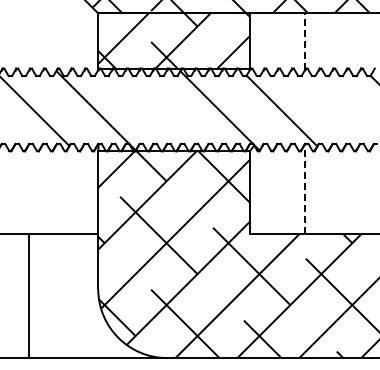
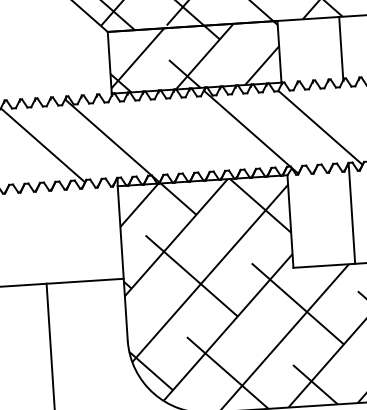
line: (305, 41) -> (341, 48), dashed -> solid
line: (305, 189) -> (352, 213), dashed -> solid

